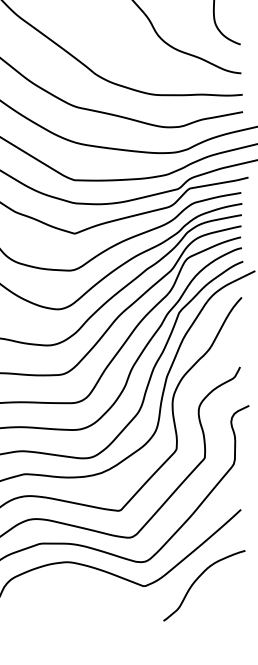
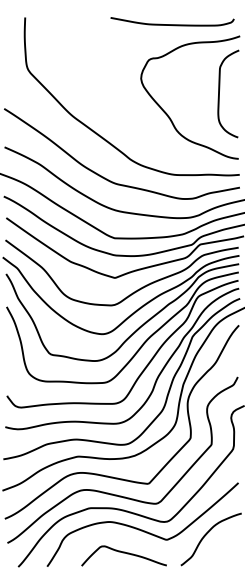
curve: (86, 604) -> (123, 553), added

